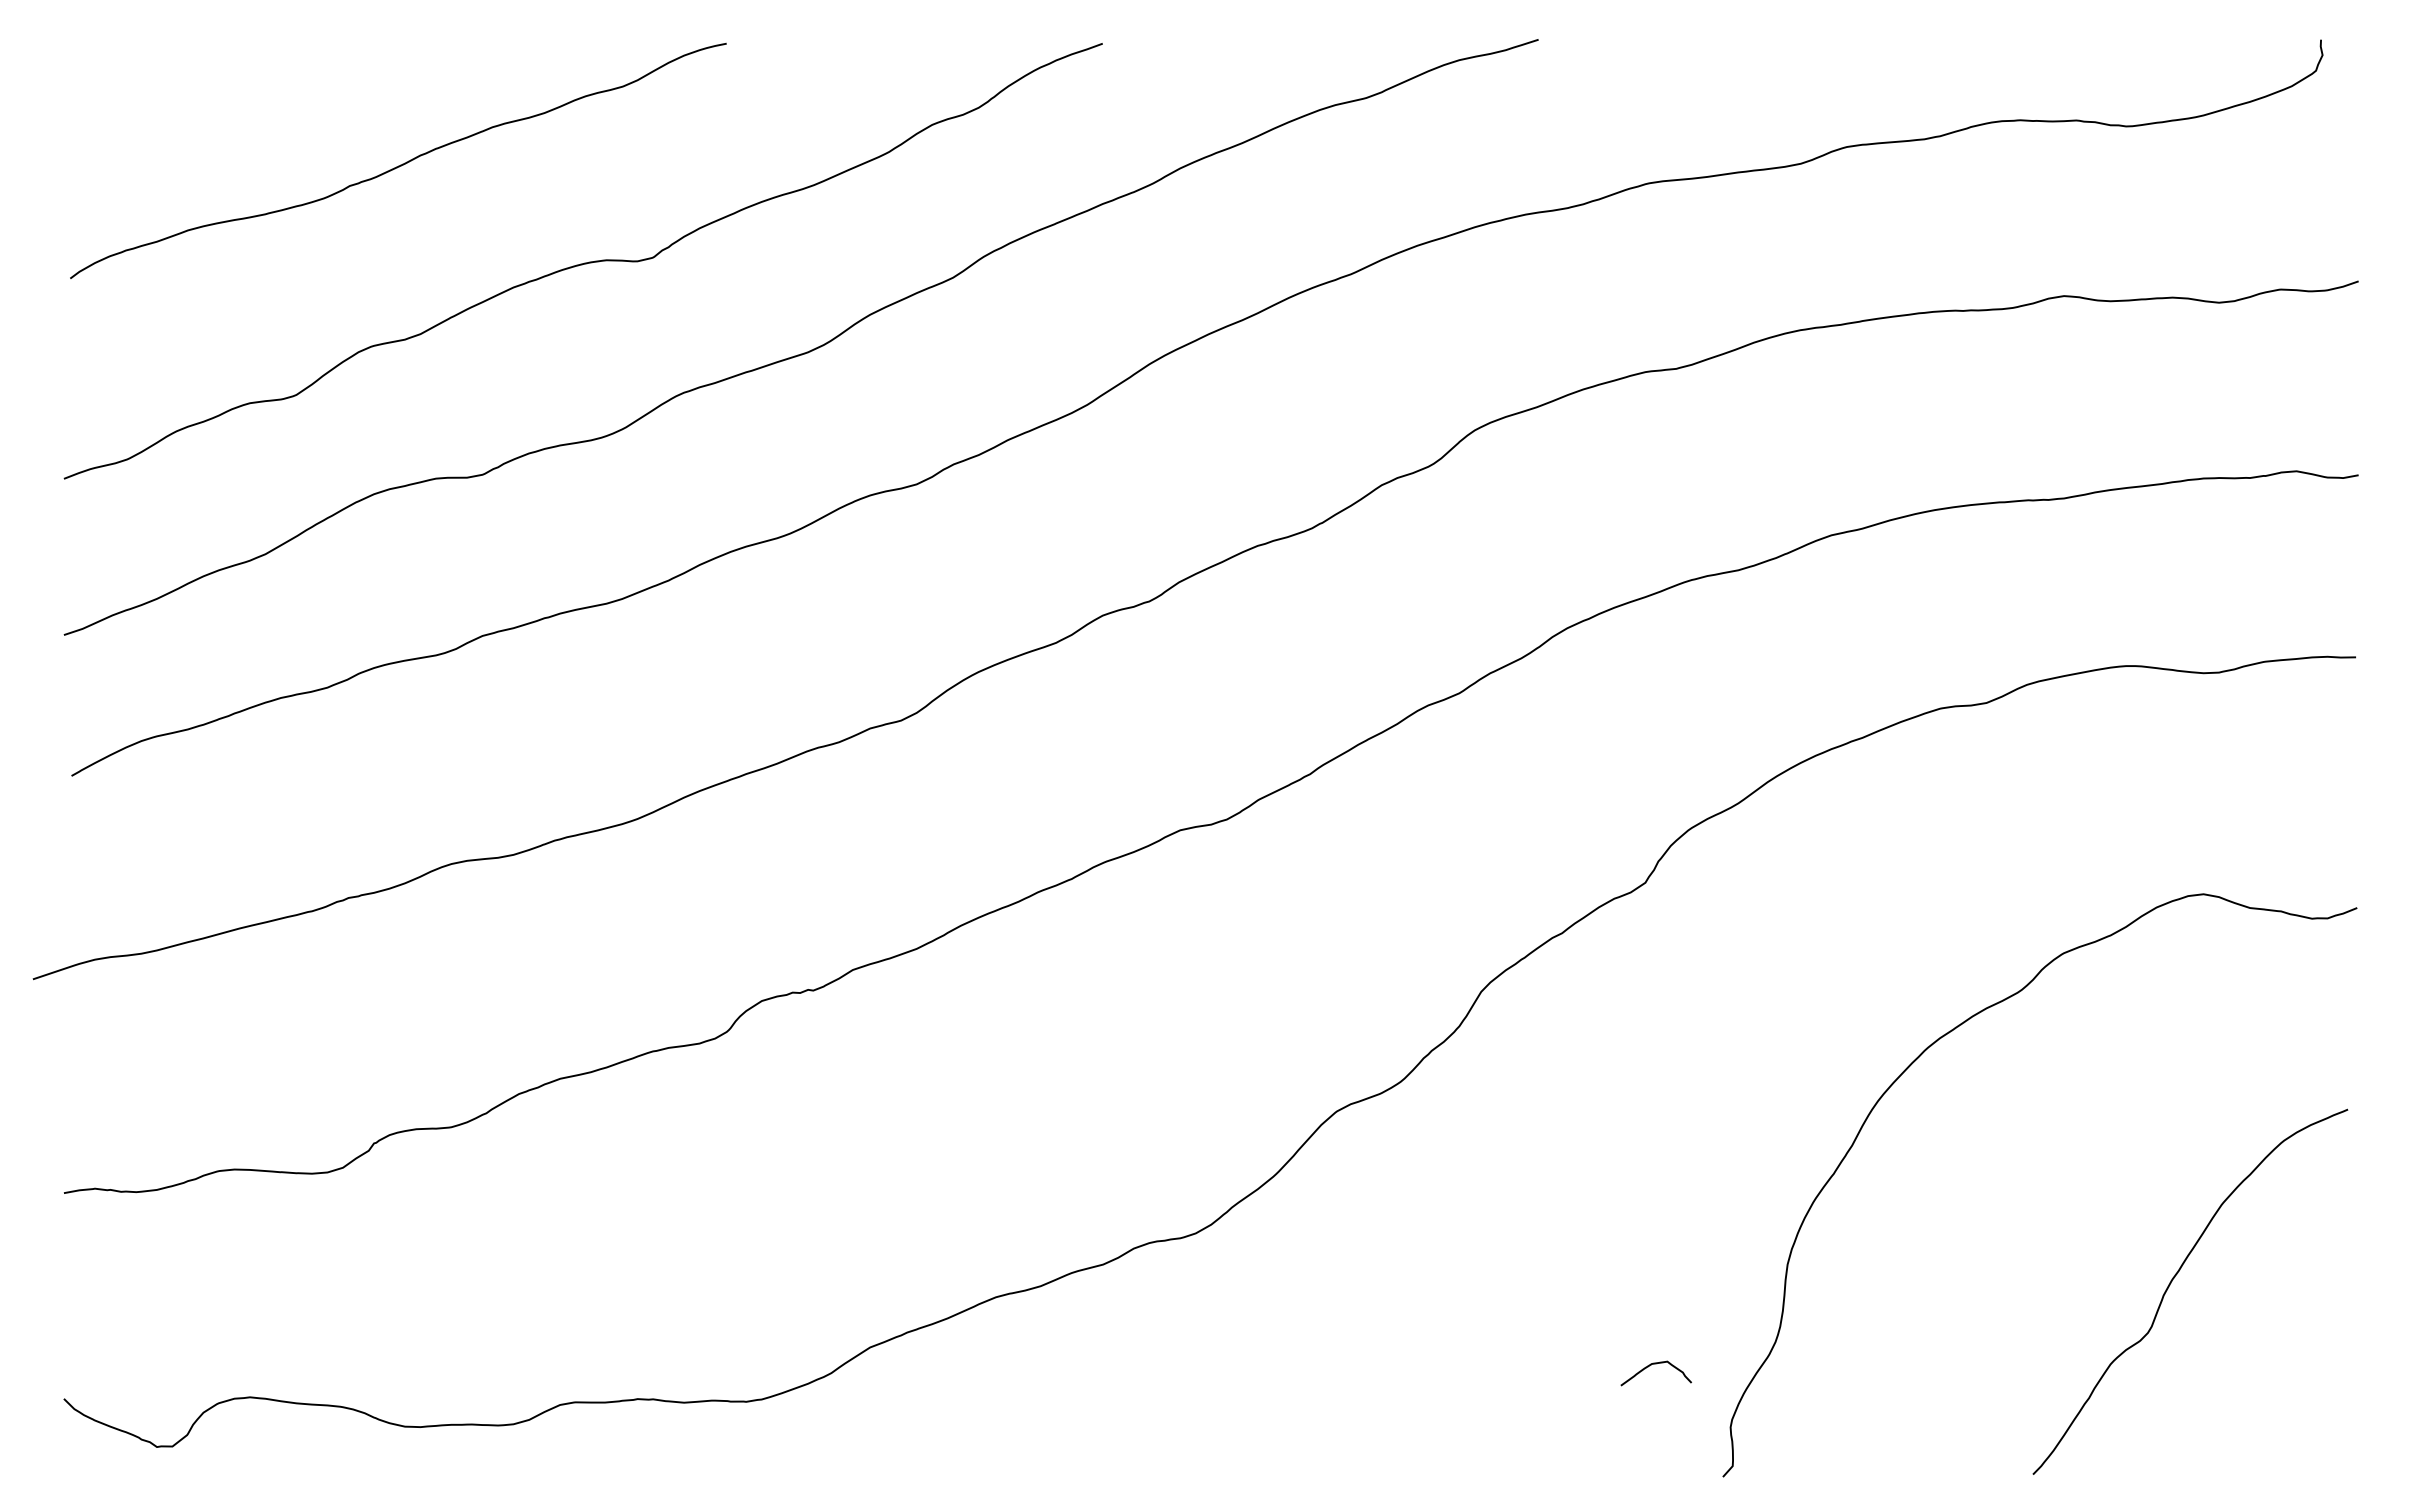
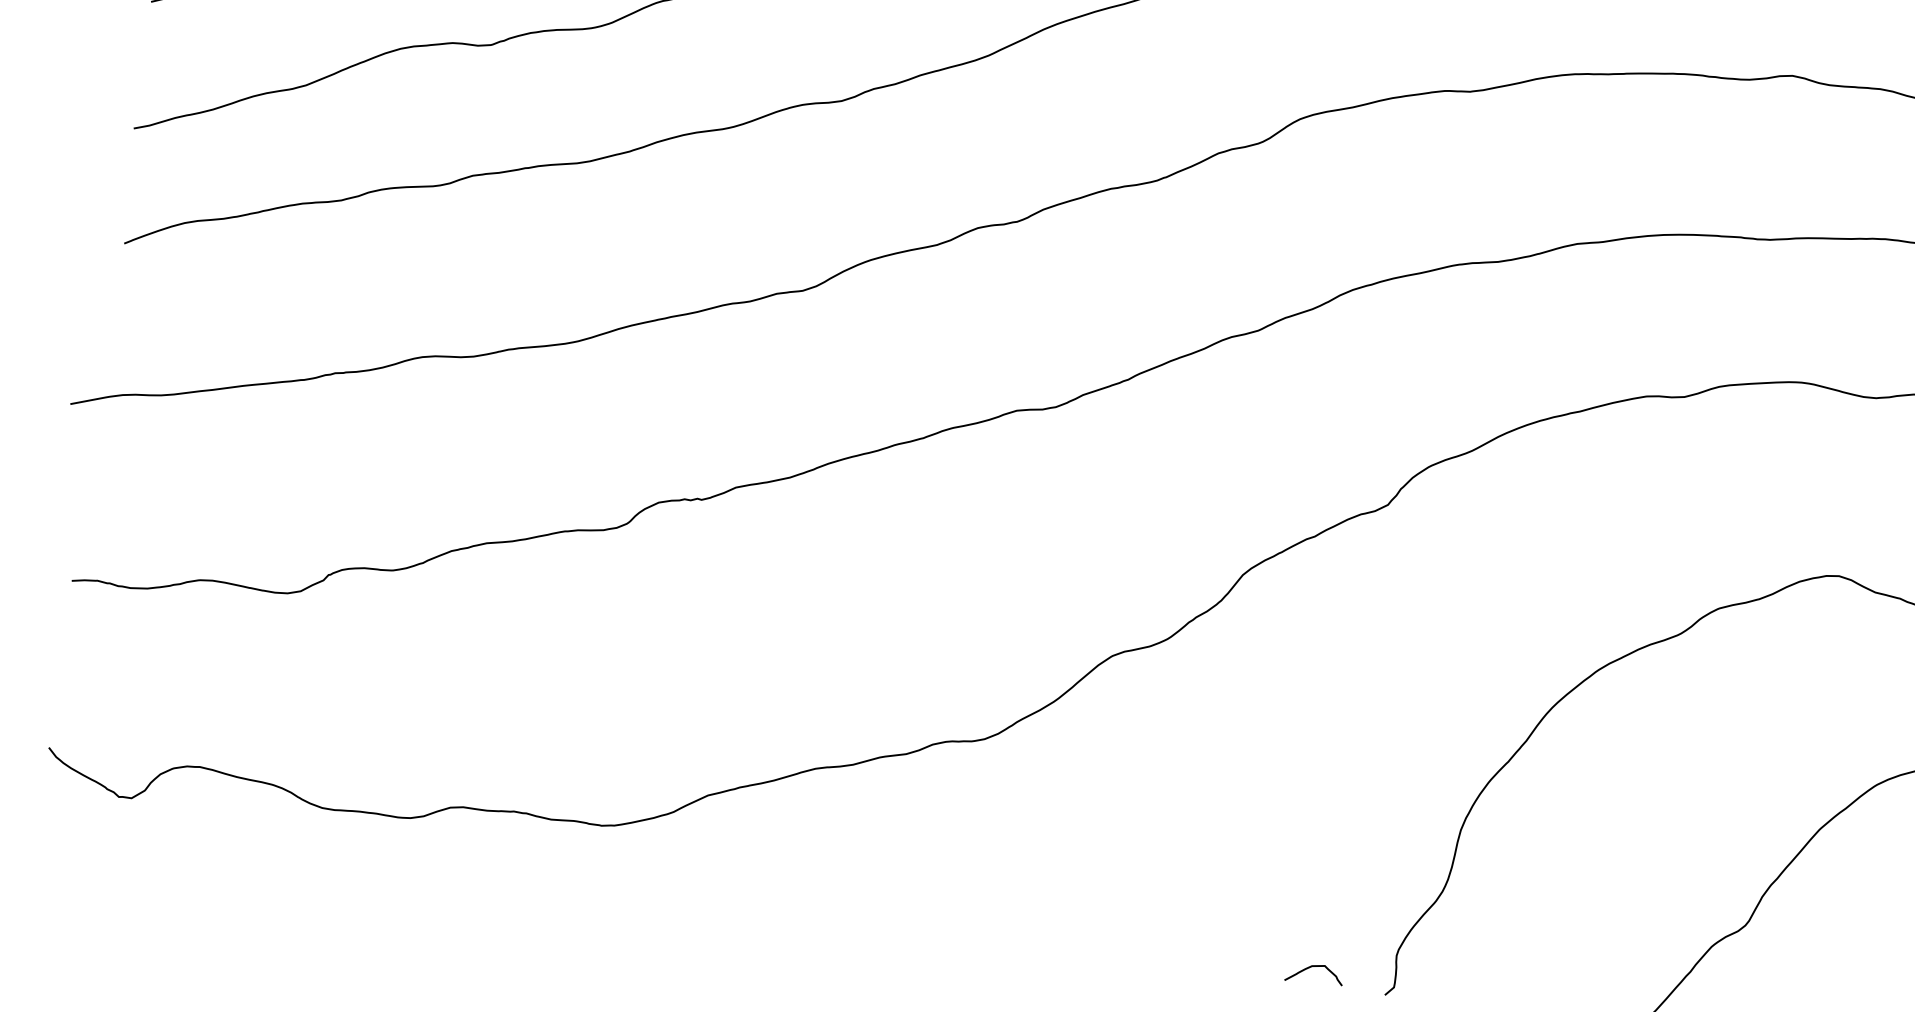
curve: (1651, 1365) -> (1311, 967), moved

